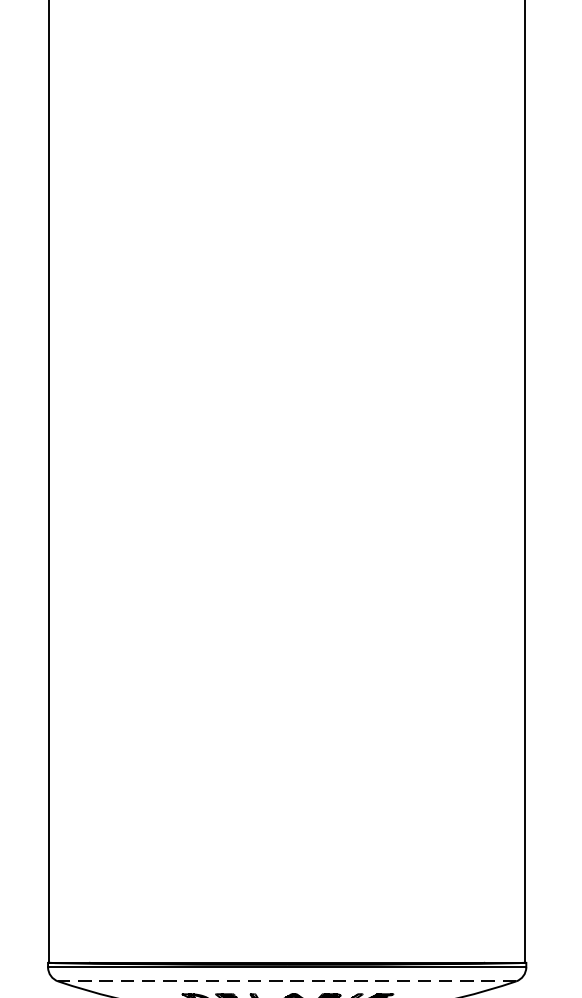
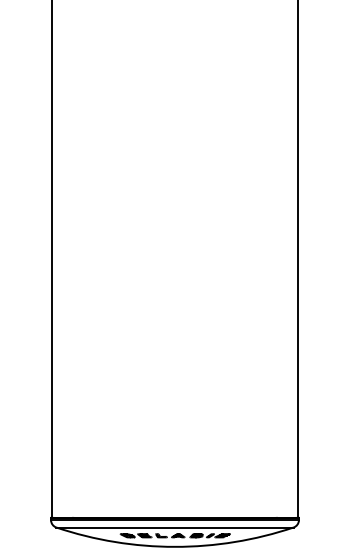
line: (288, 981) -> (175, 527), dashed -> solid

